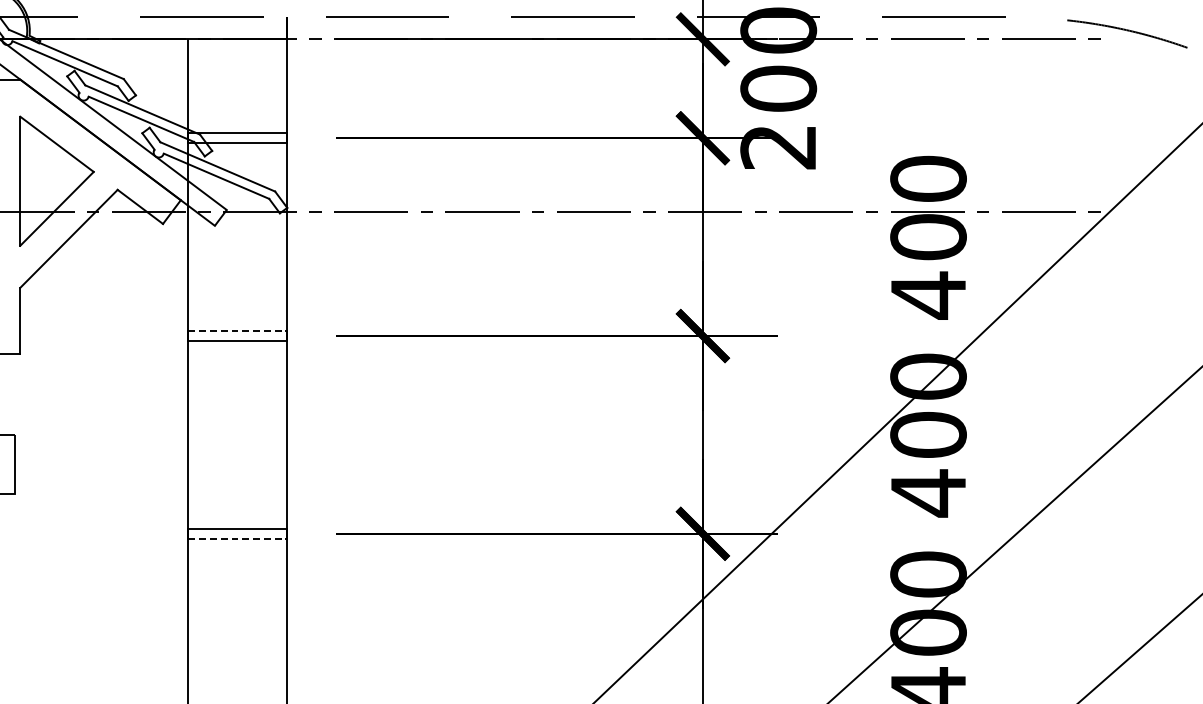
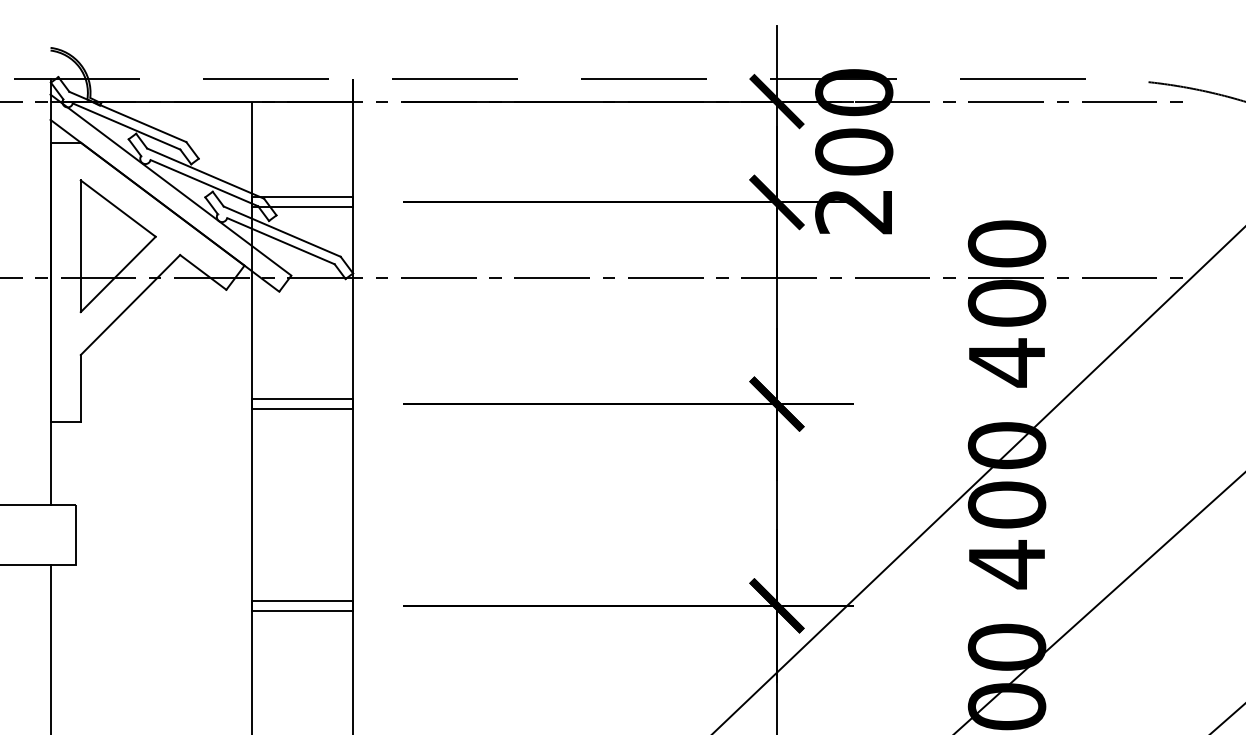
line: (238, 331) -> (303, 399), dashed -> solid
line: (238, 538) -> (303, 610), dashed -> solid

